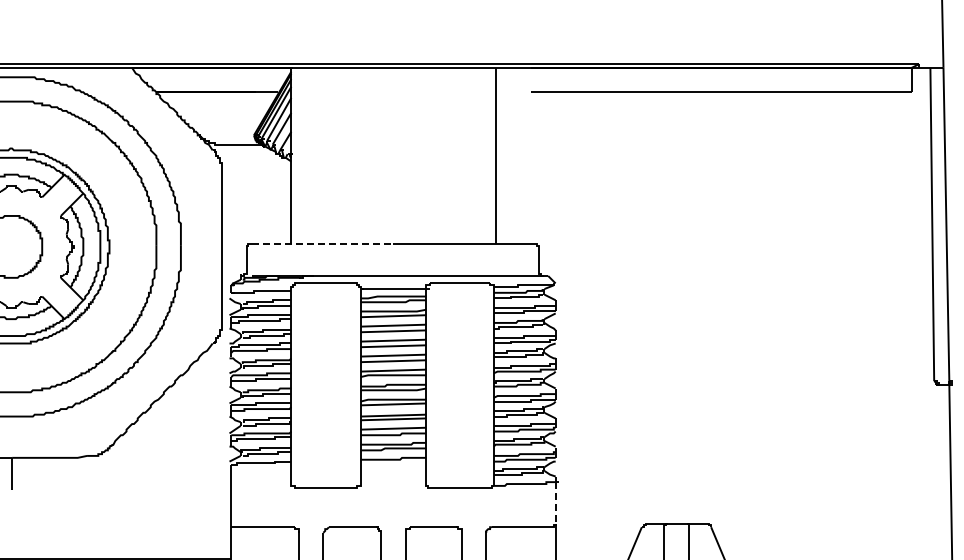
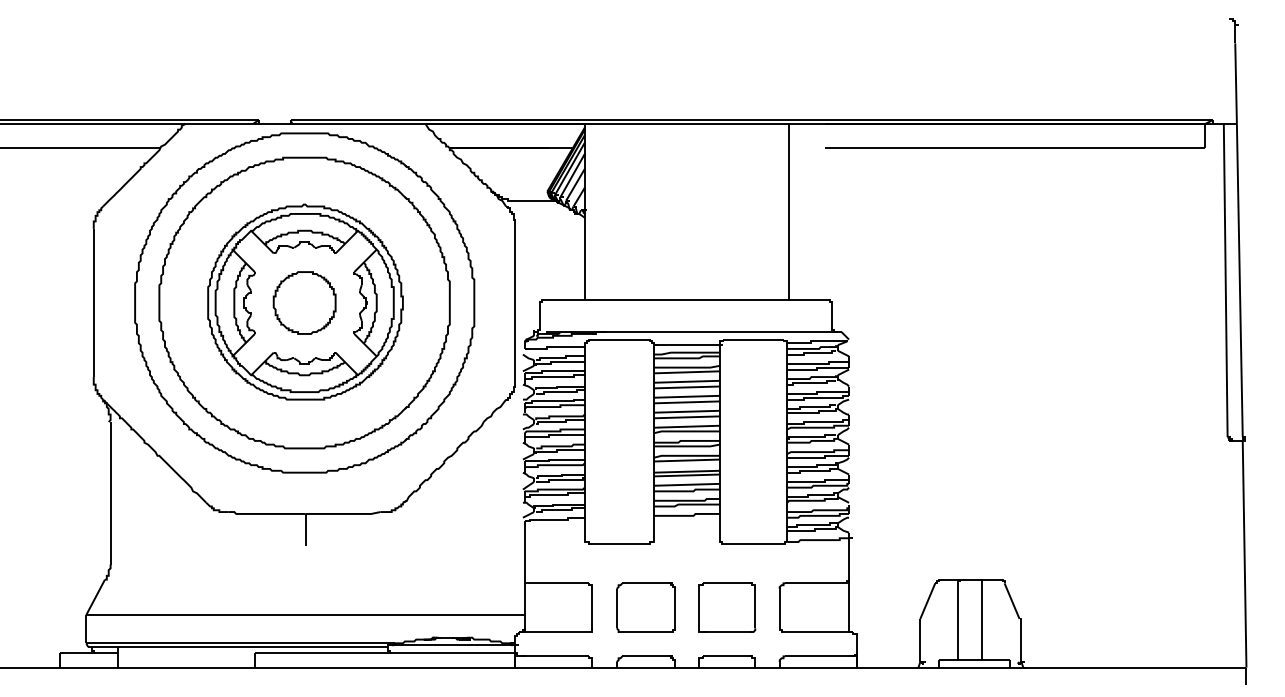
line: (323, 244) -> (616, 300), dashed -> solid
line: (556, 502) -> (849, 558), dashed -> solid

